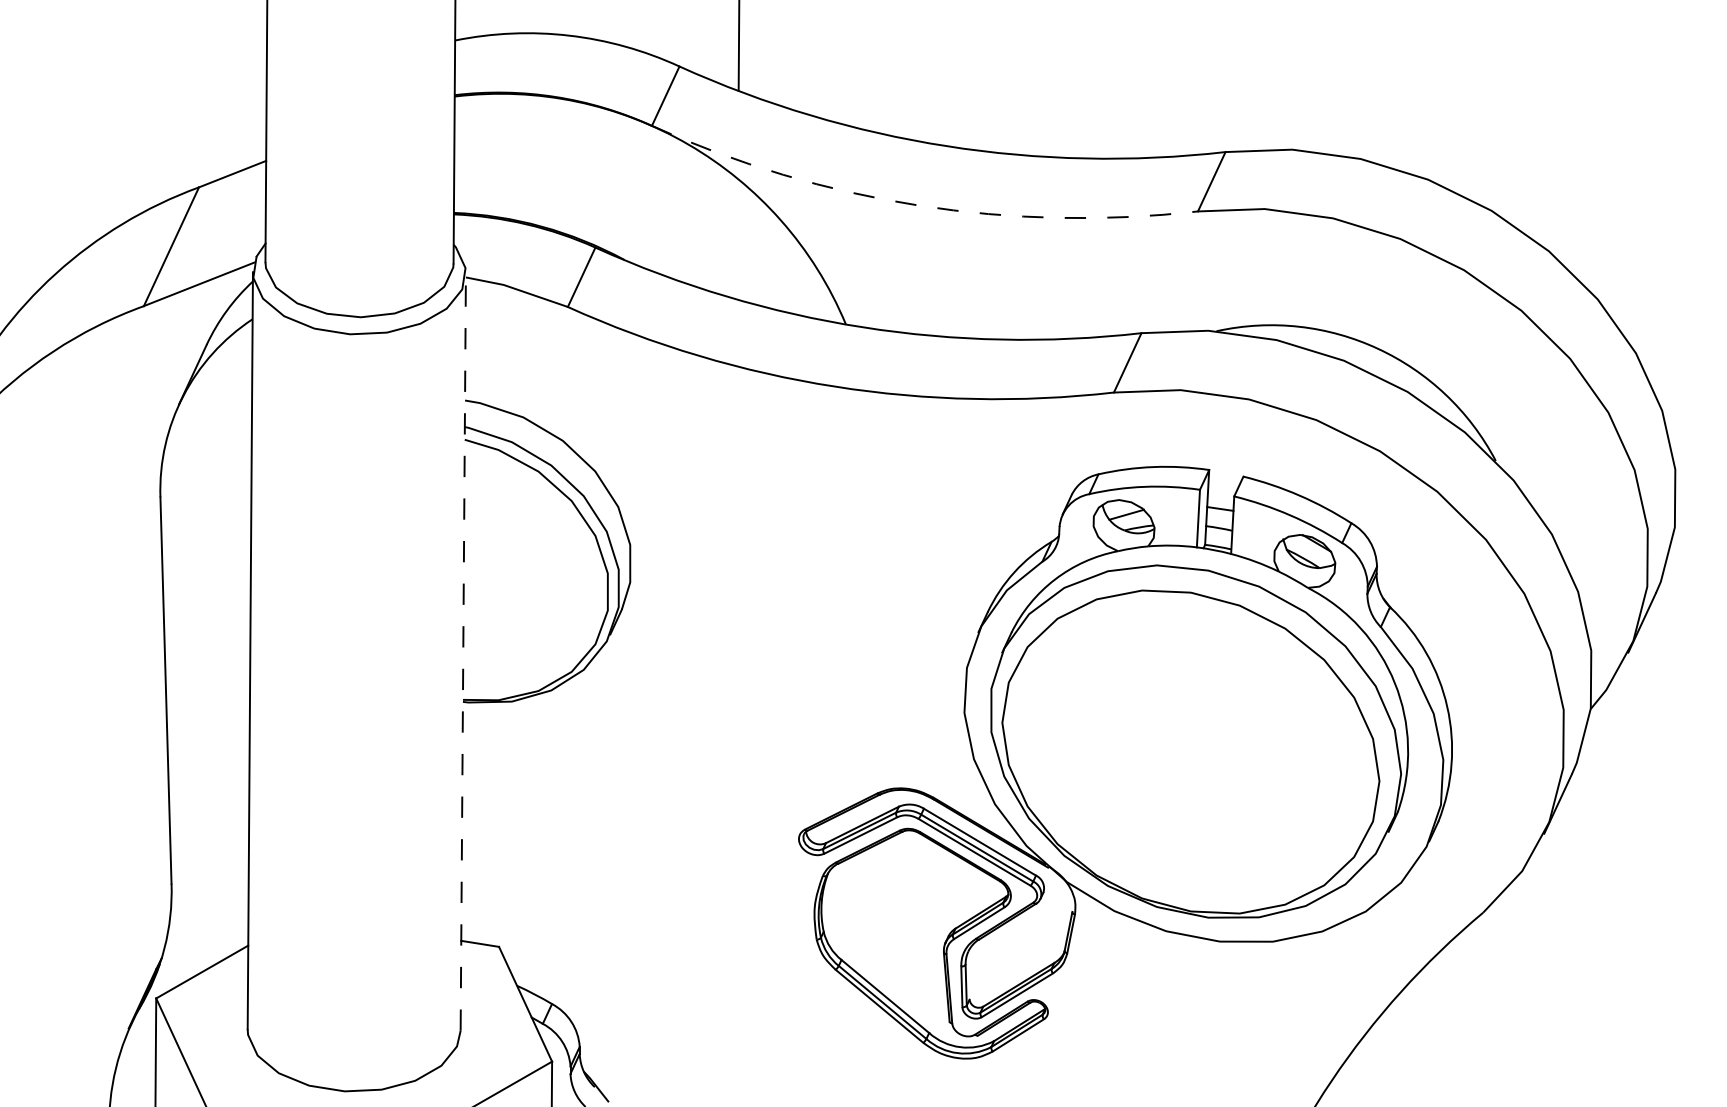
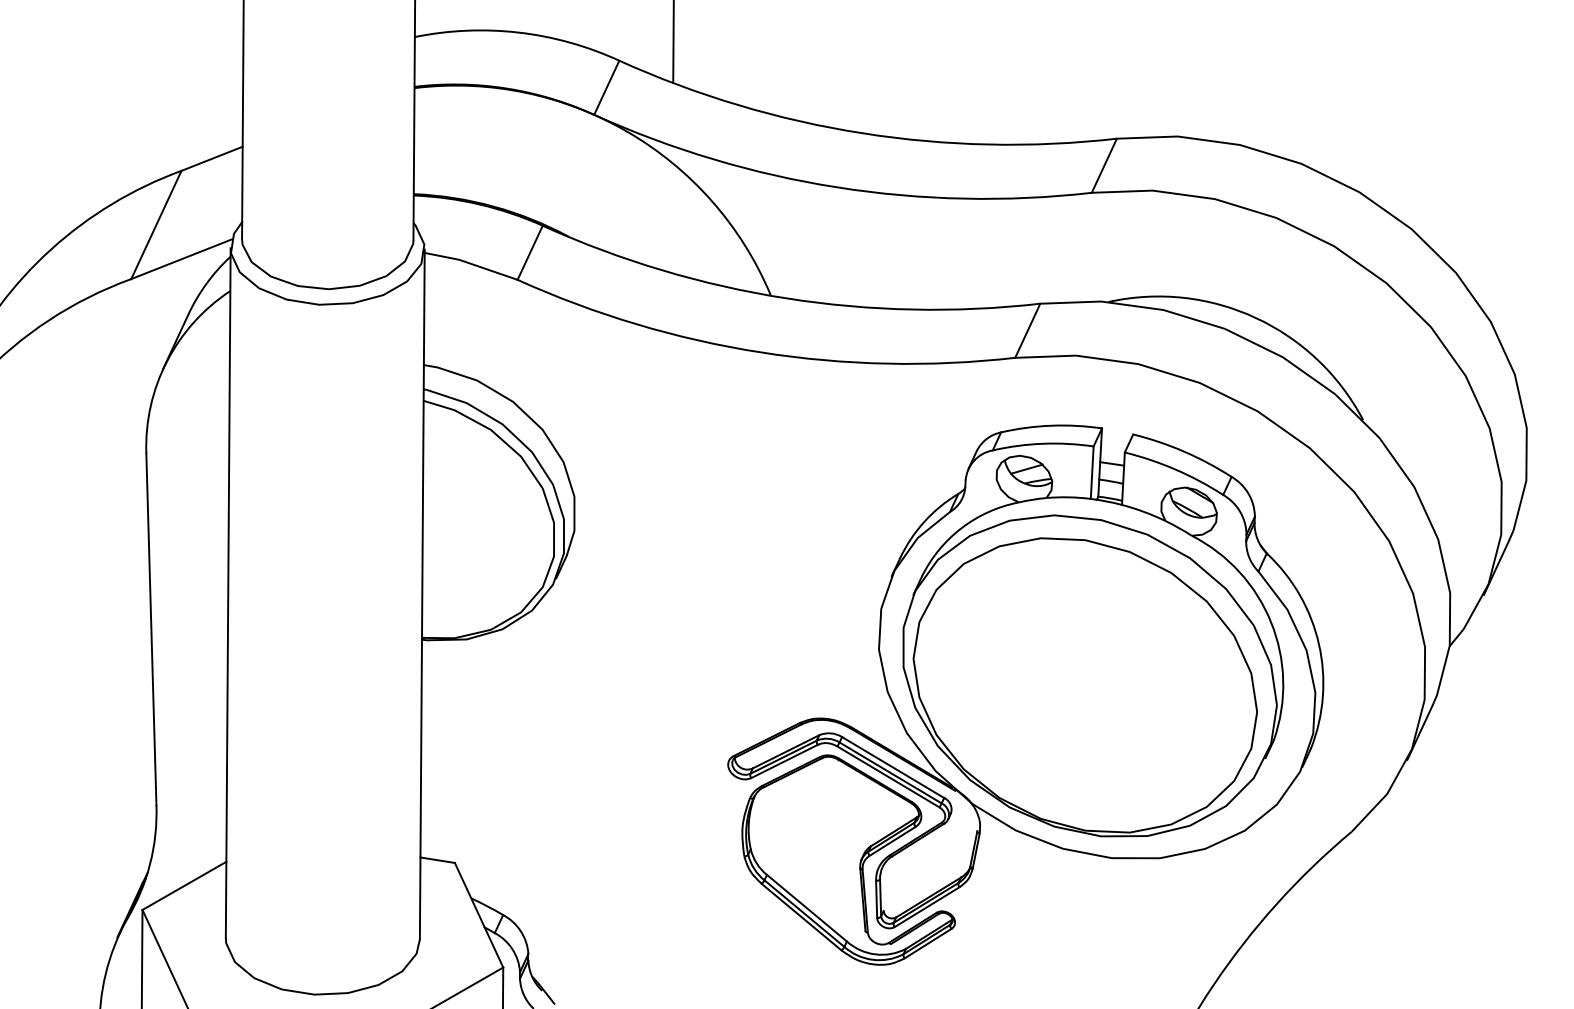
arc: (918, 205) -> (837, 187), dashed -> solid
line: (463, 652) -> (422, 594), dashed -> solid

